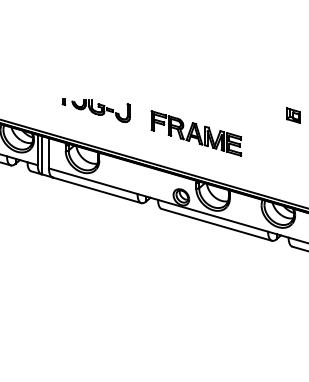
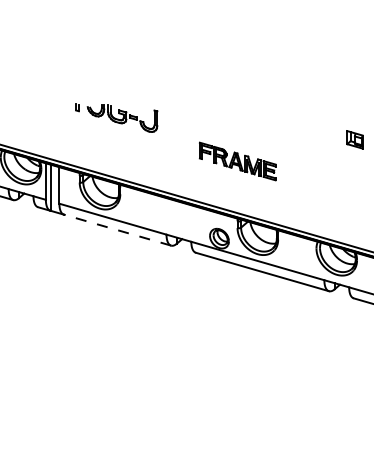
part: (95, 110) -> (115, 117), moved
part: (196, 133) -> (237, 161), size x0.7
line: (96, 190) -> (116, 230), solid -> dashed

